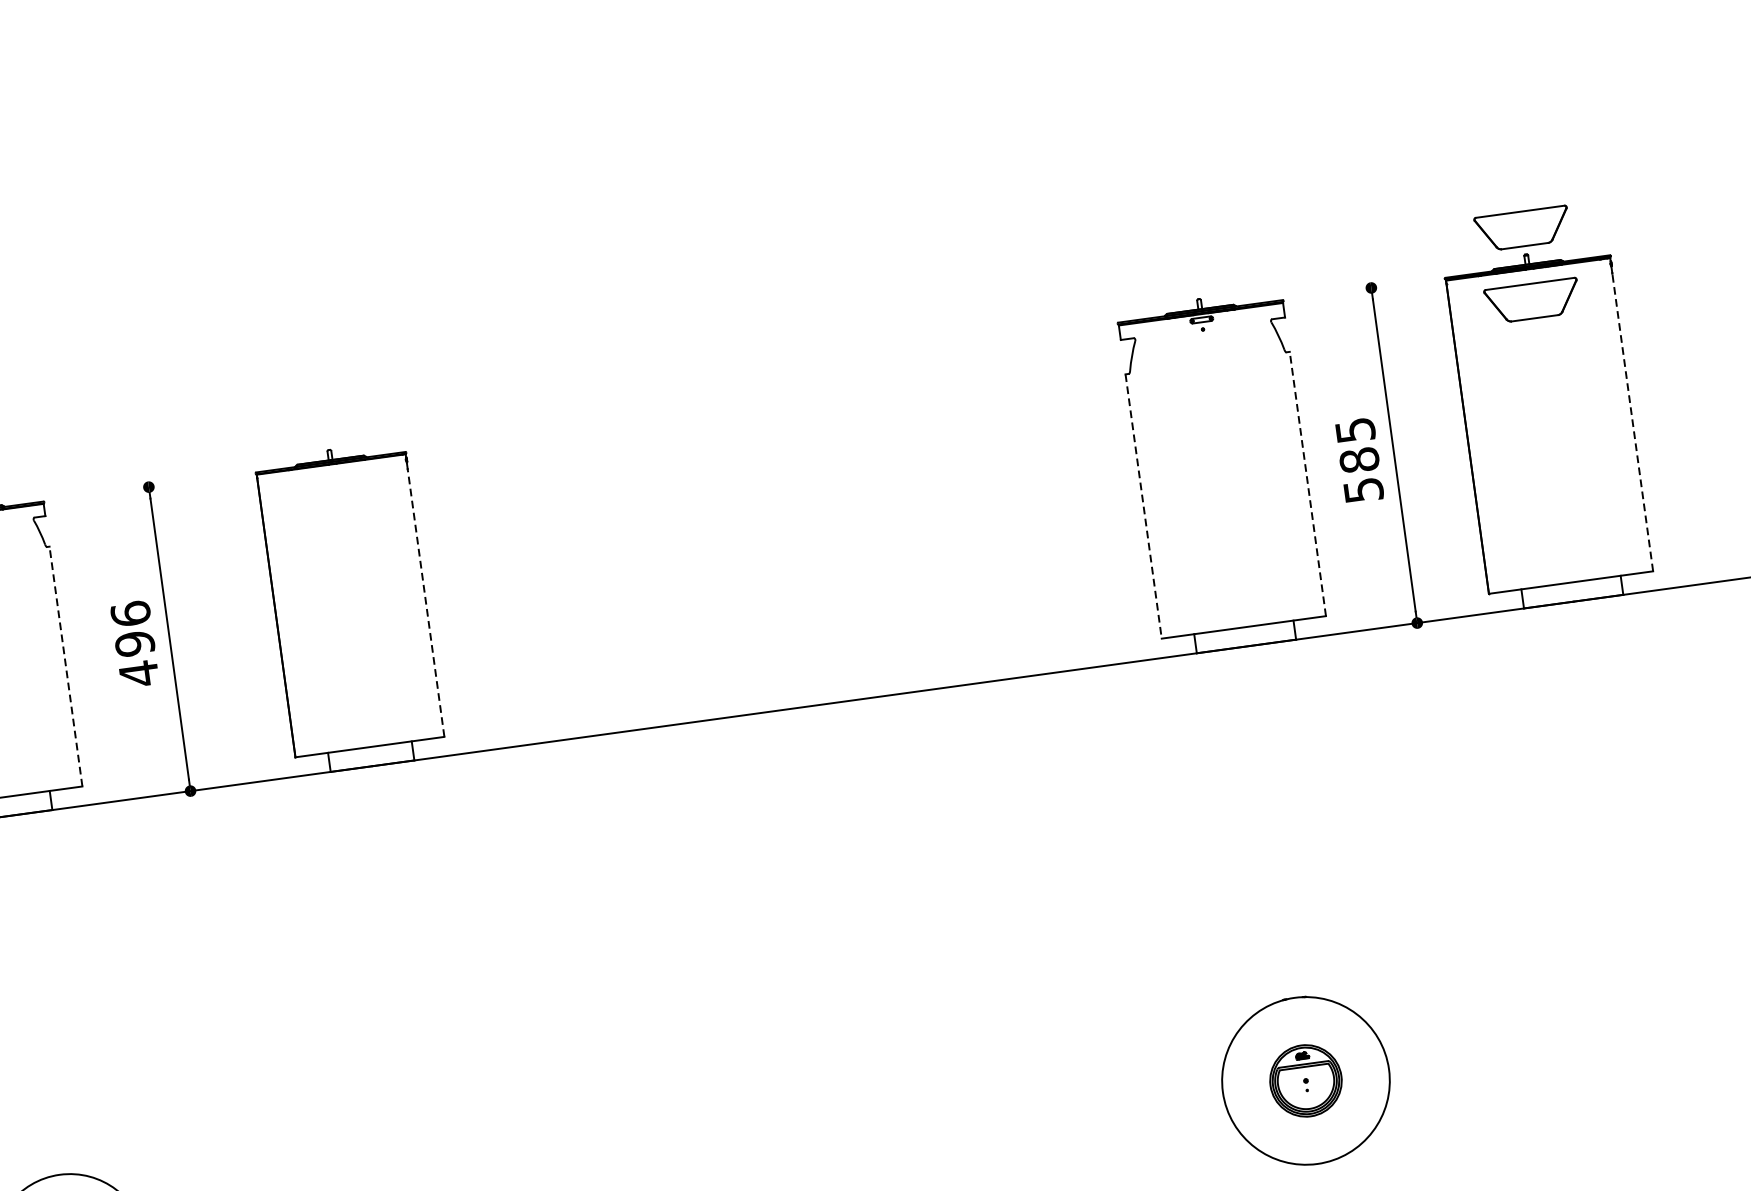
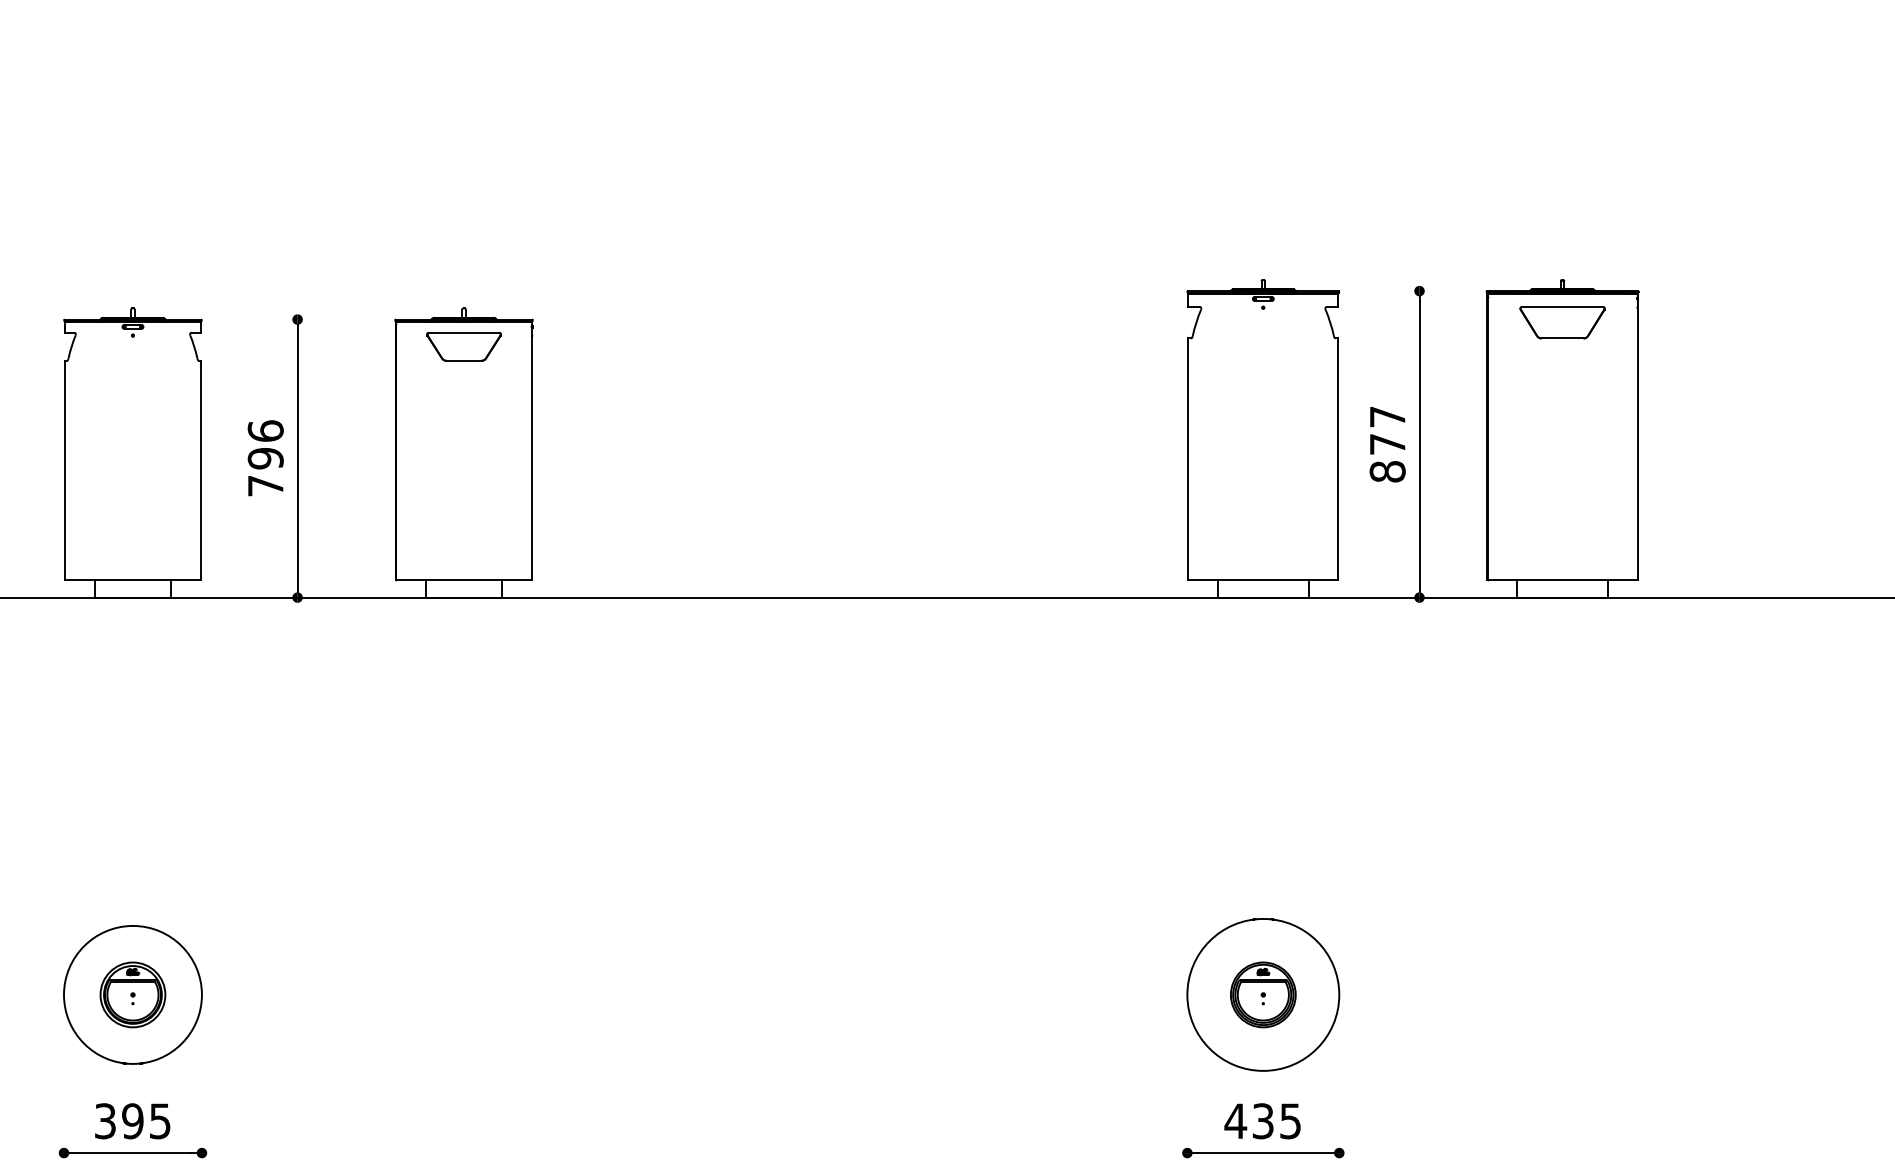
part: (1522, 228) -> (1562, 256), removed
line: (1632, 423) -> (1637, 444), dashed -> solid
text: (1359, 460) -> (1387, 444), 585 -> 877
line: (1307, 484) -> (1338, 459), dashed -> solid
part: (334, 491) -> (463, 346), added
line: (1143, 506) -> (1188, 459), dashed -> solid
line: (426, 603) -> (532, 458), dashed -> solid
line: (66, 666) -> (201, 470), dashed -> solid
text: (138, 673) -> (265, 485), 496 -> 796

